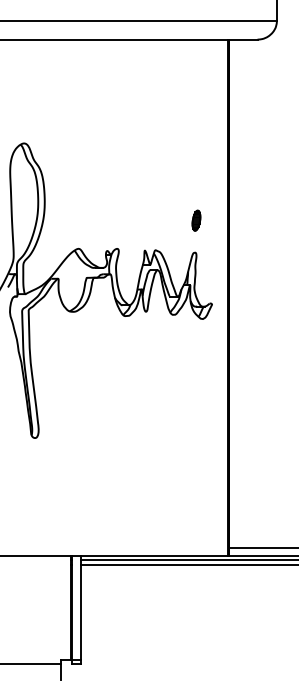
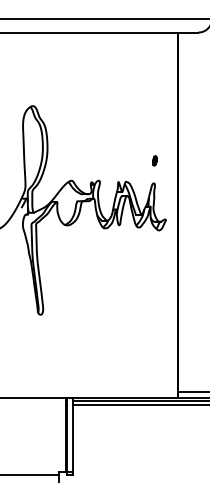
part: (196, 220) -> (154, 160), size x0.62

